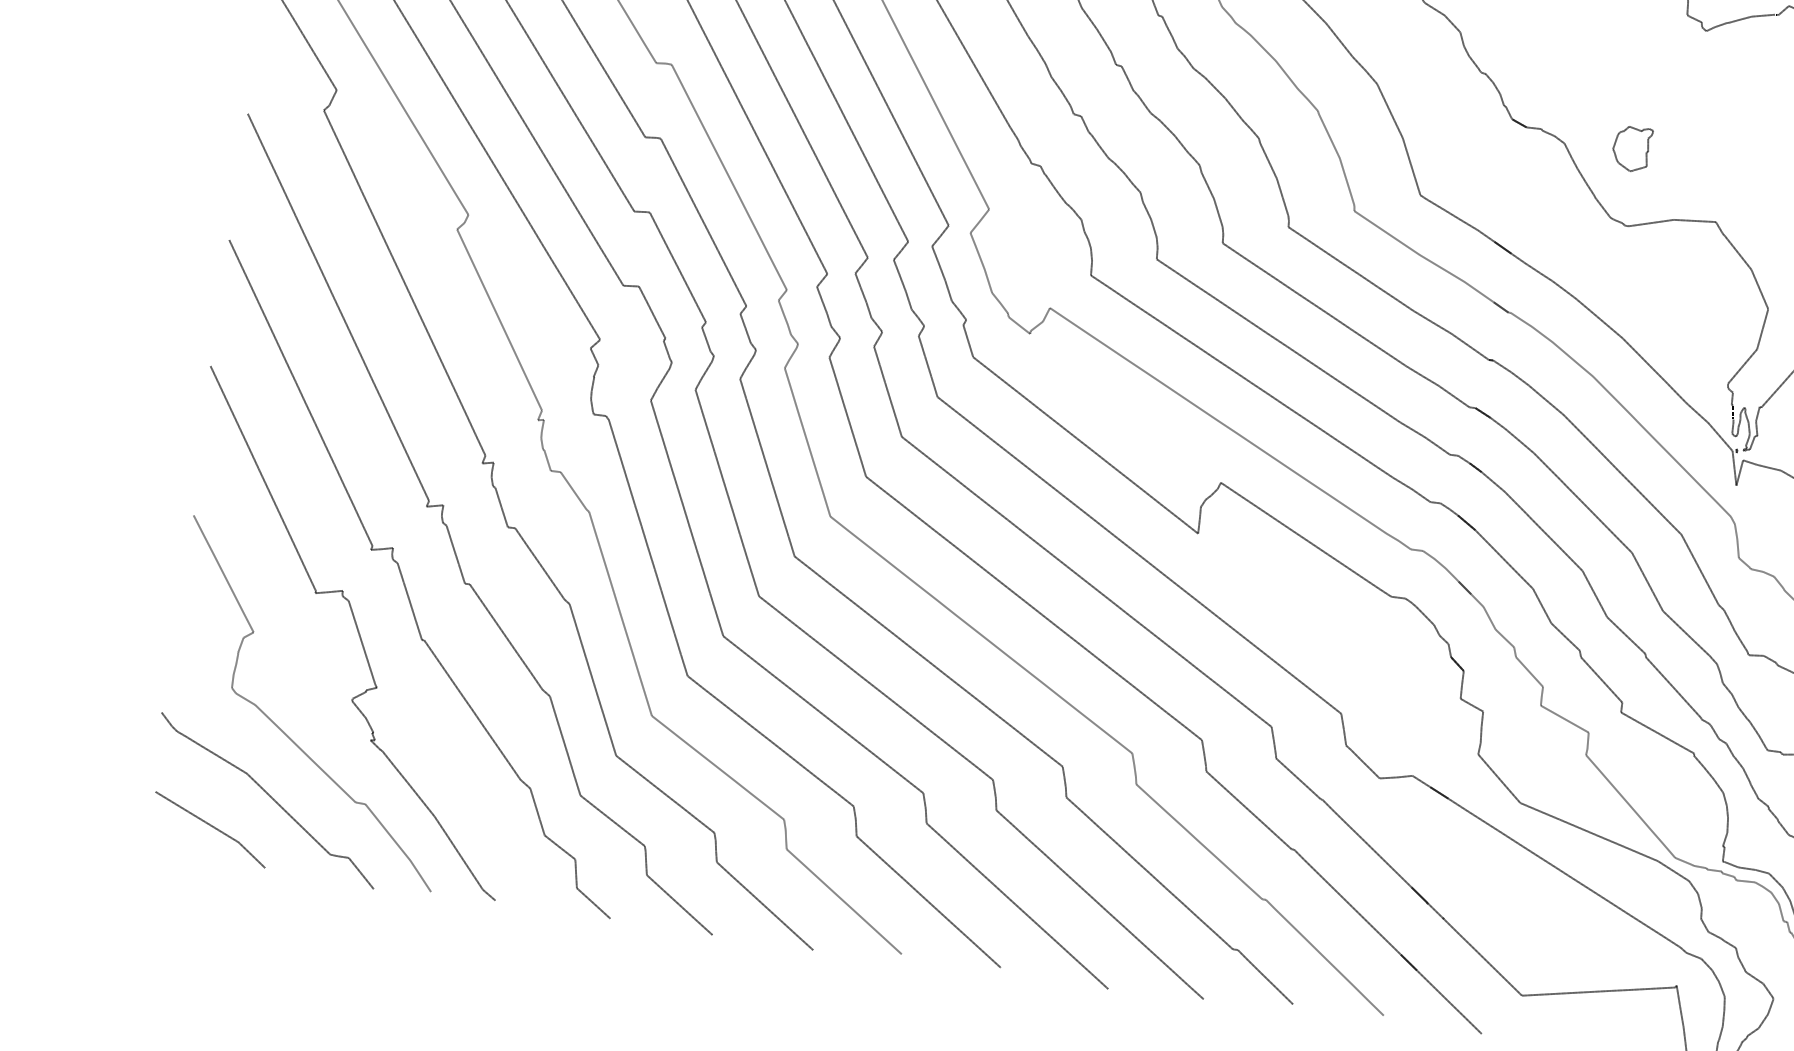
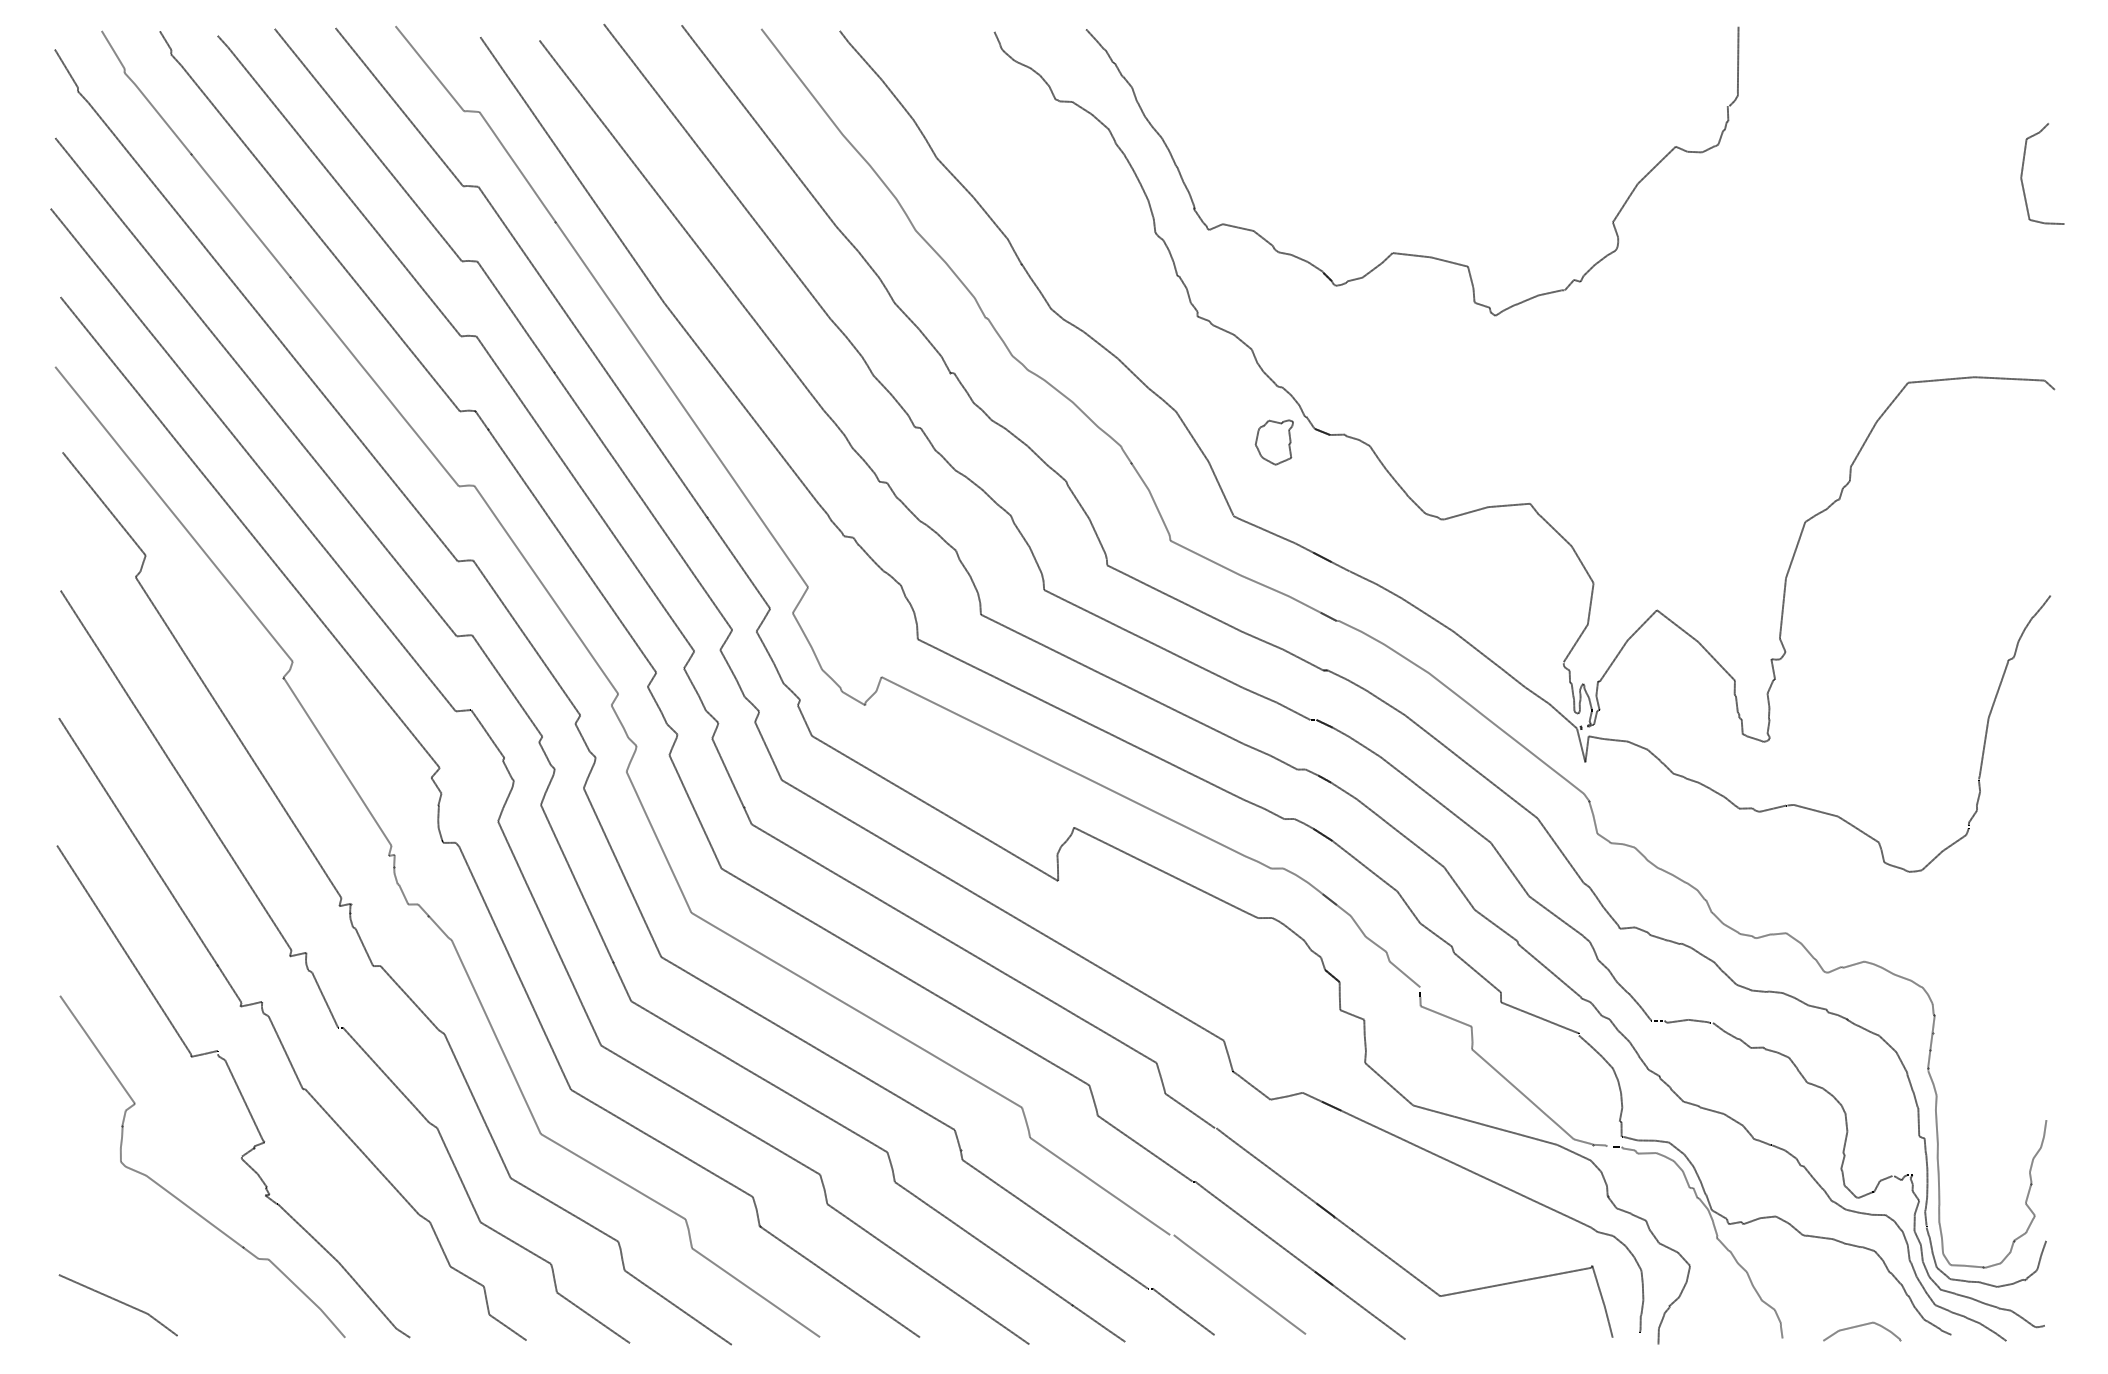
part: (1631, 148) -> (1273, 442), moved
curve: (270, 797) -> (173, 1265), removed

